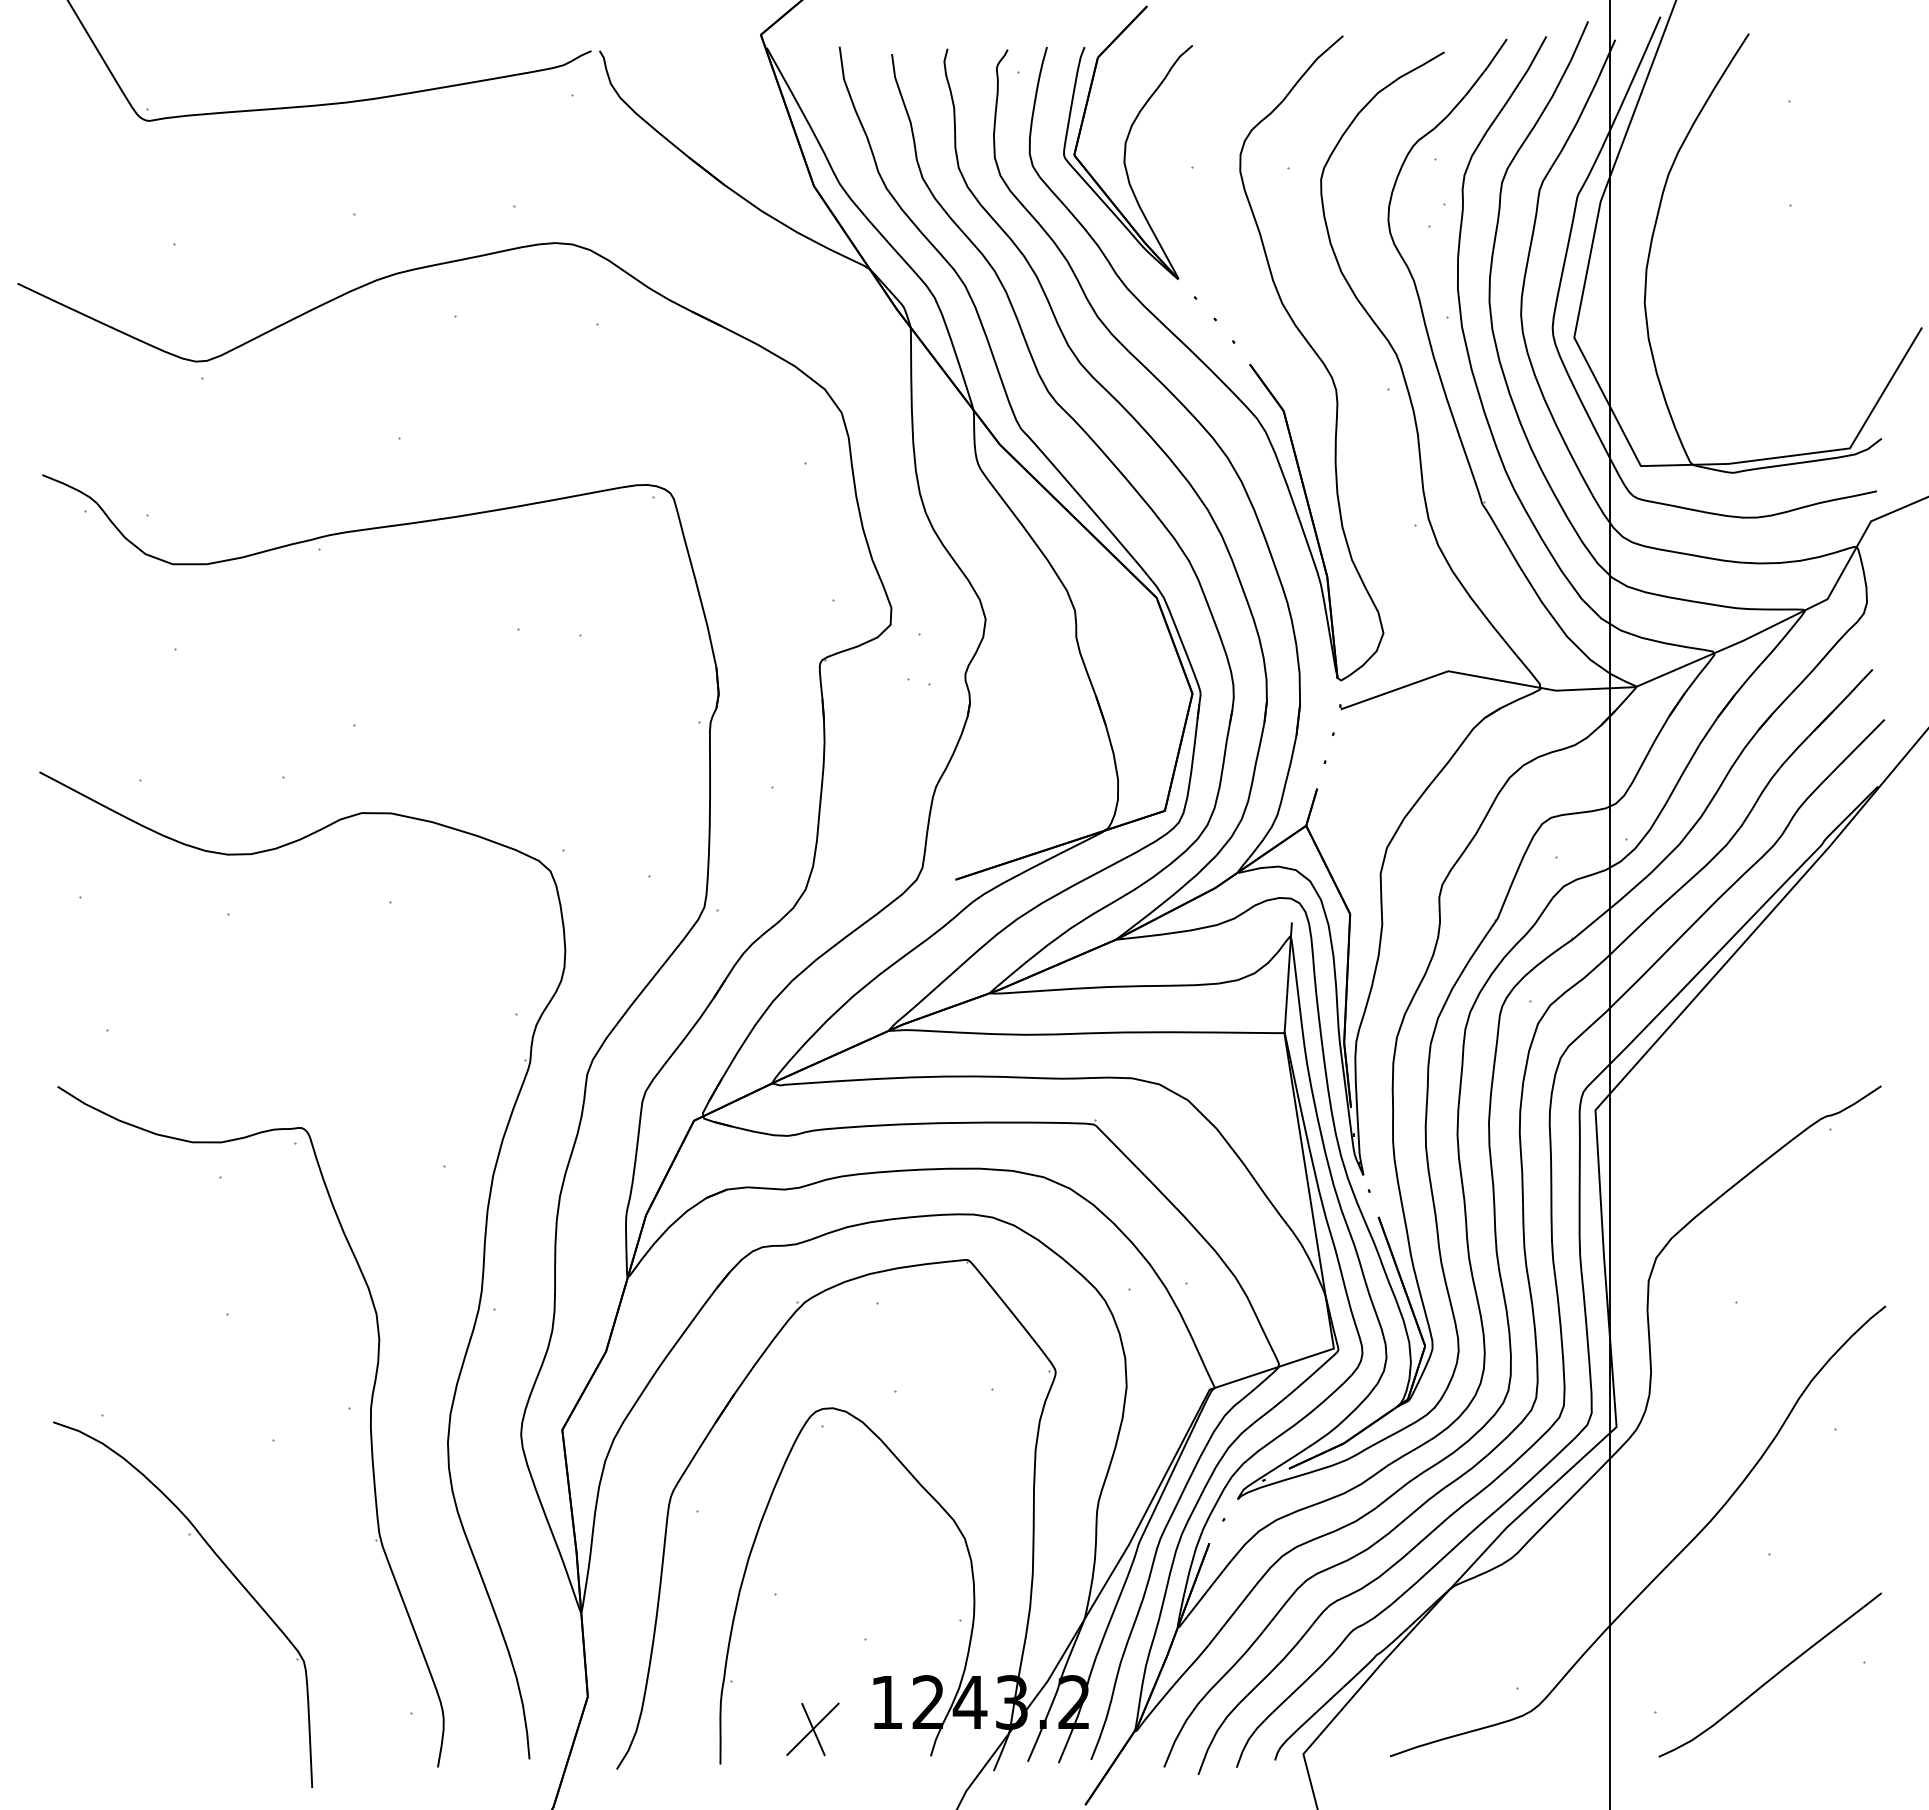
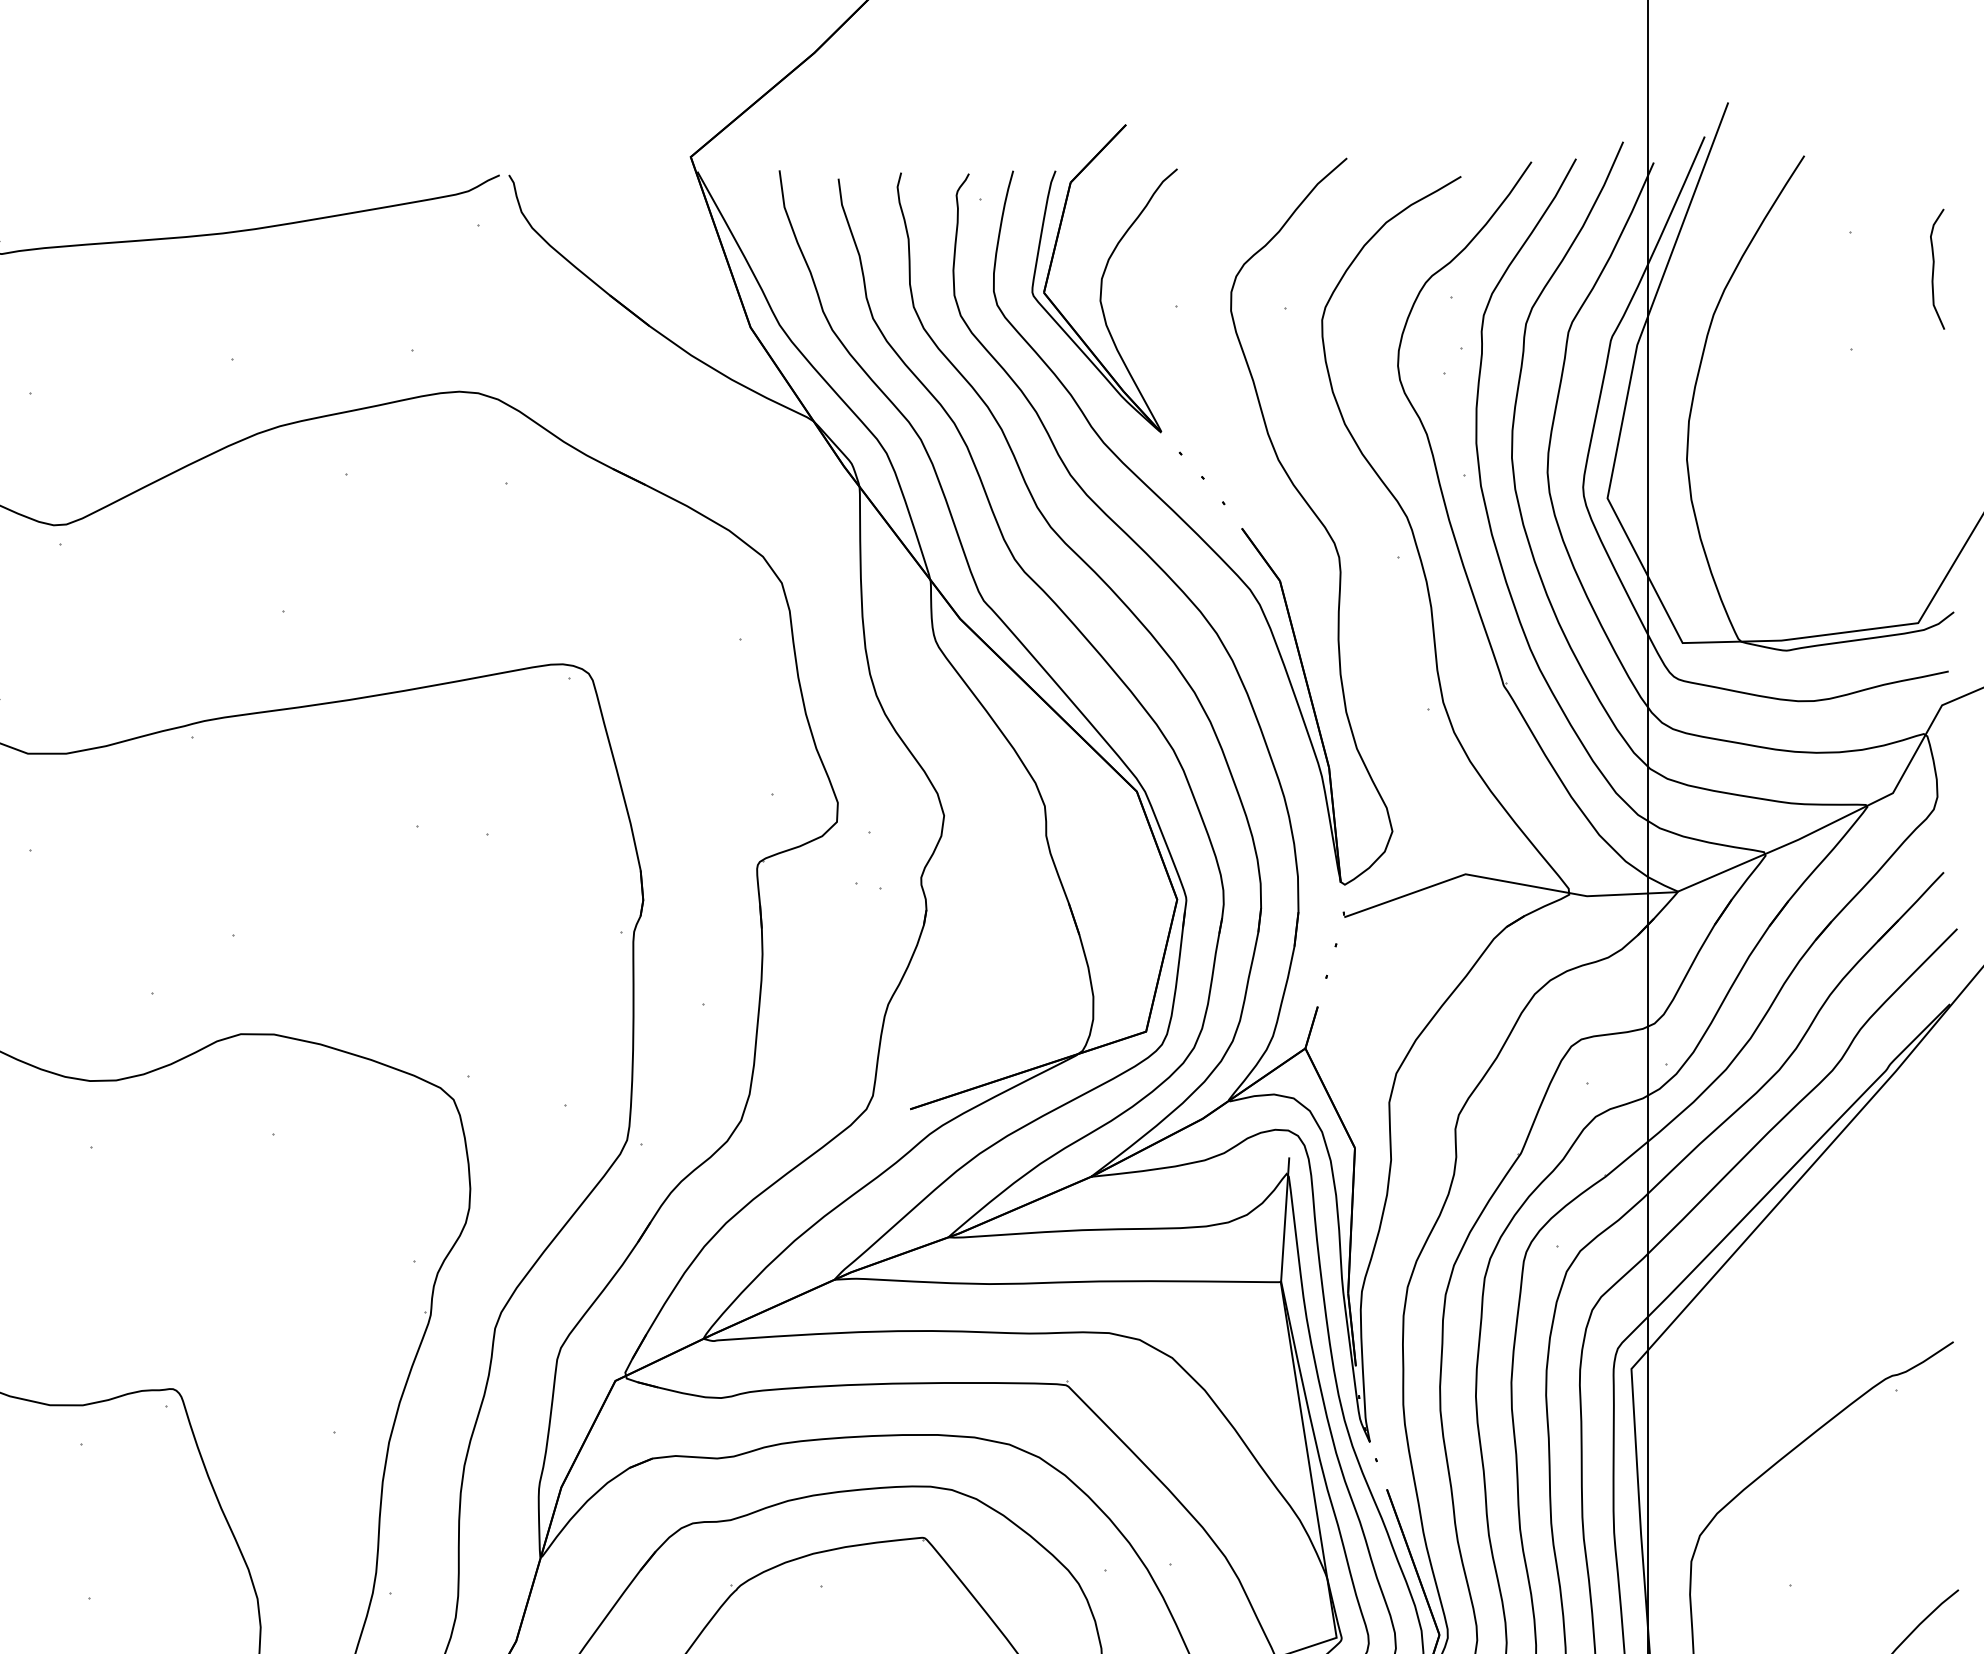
curve: (1864, 134) -> (1934, 269), added

